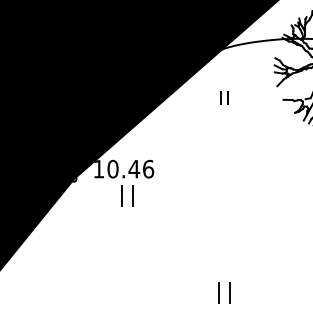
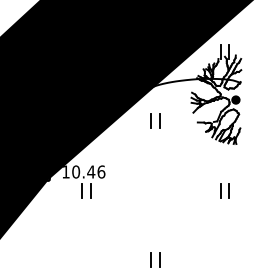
part: (224, 97) -> (155, 120), size x1.67

